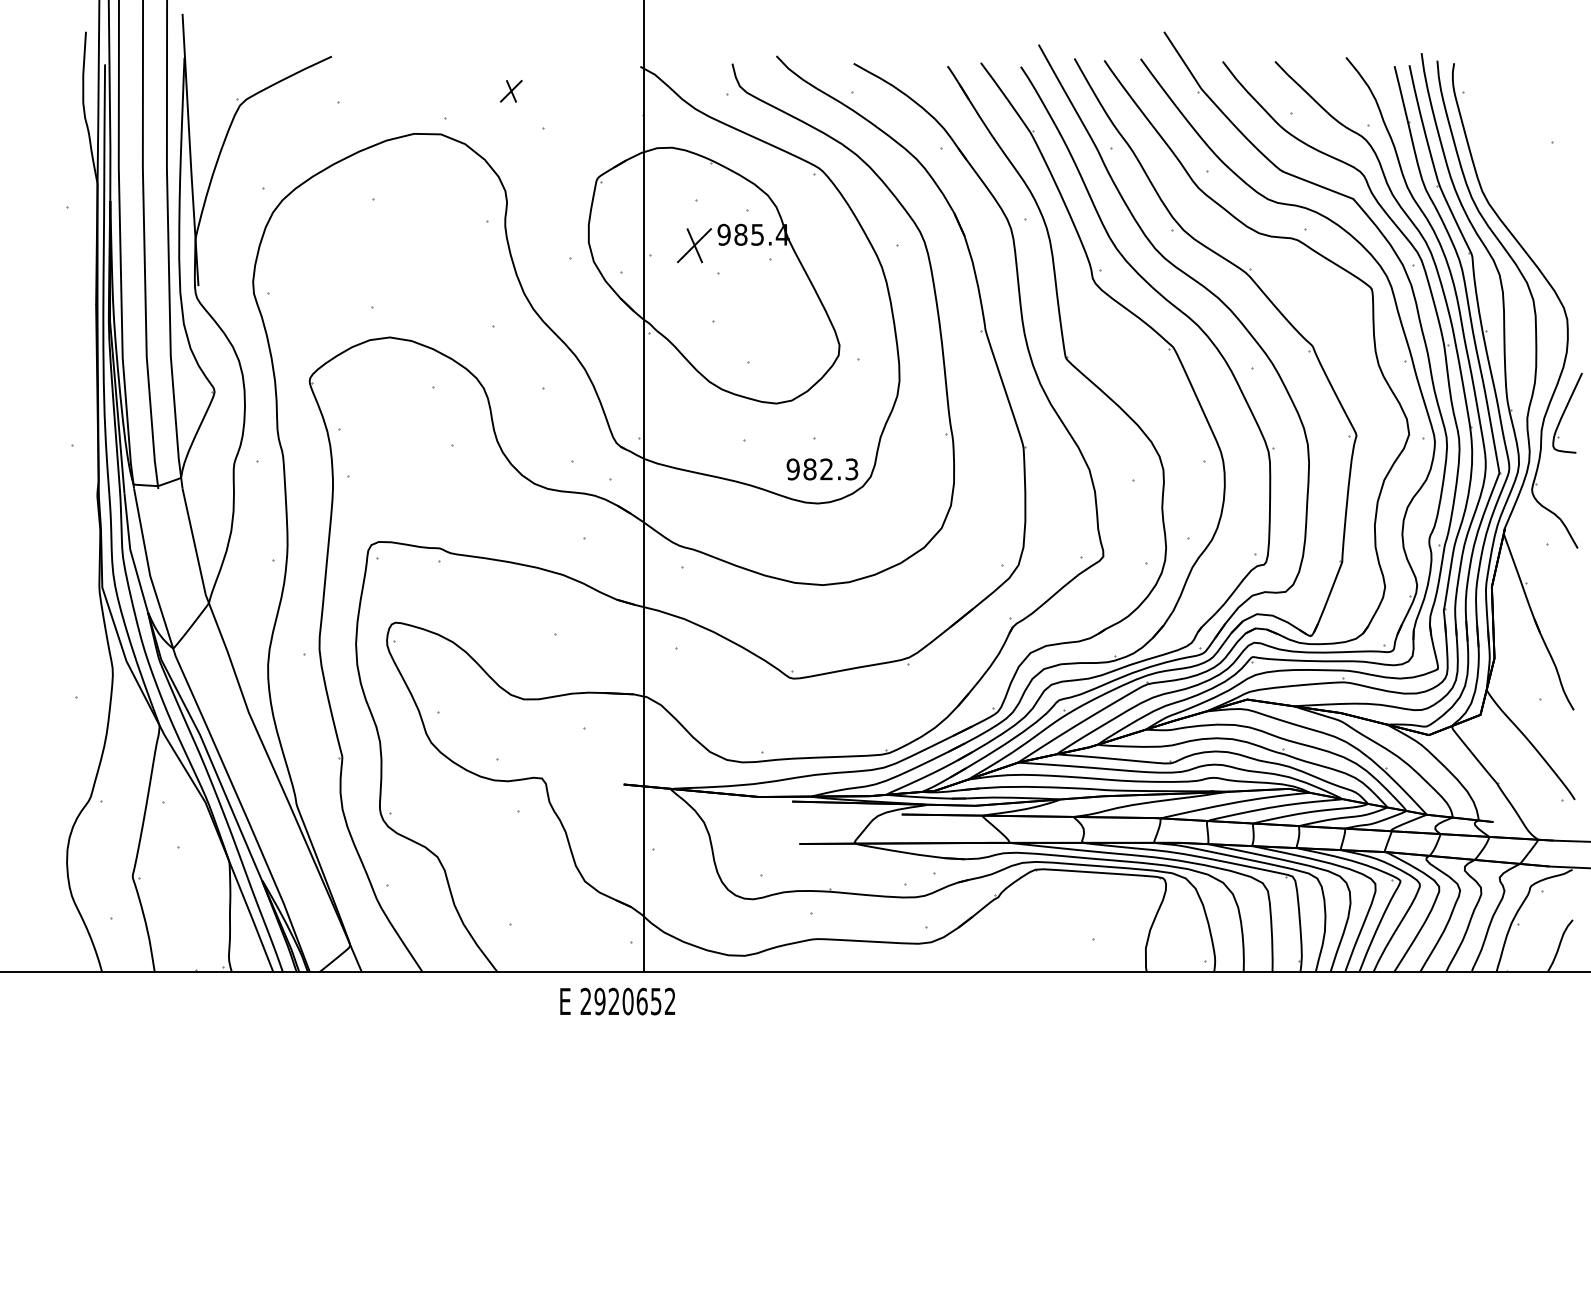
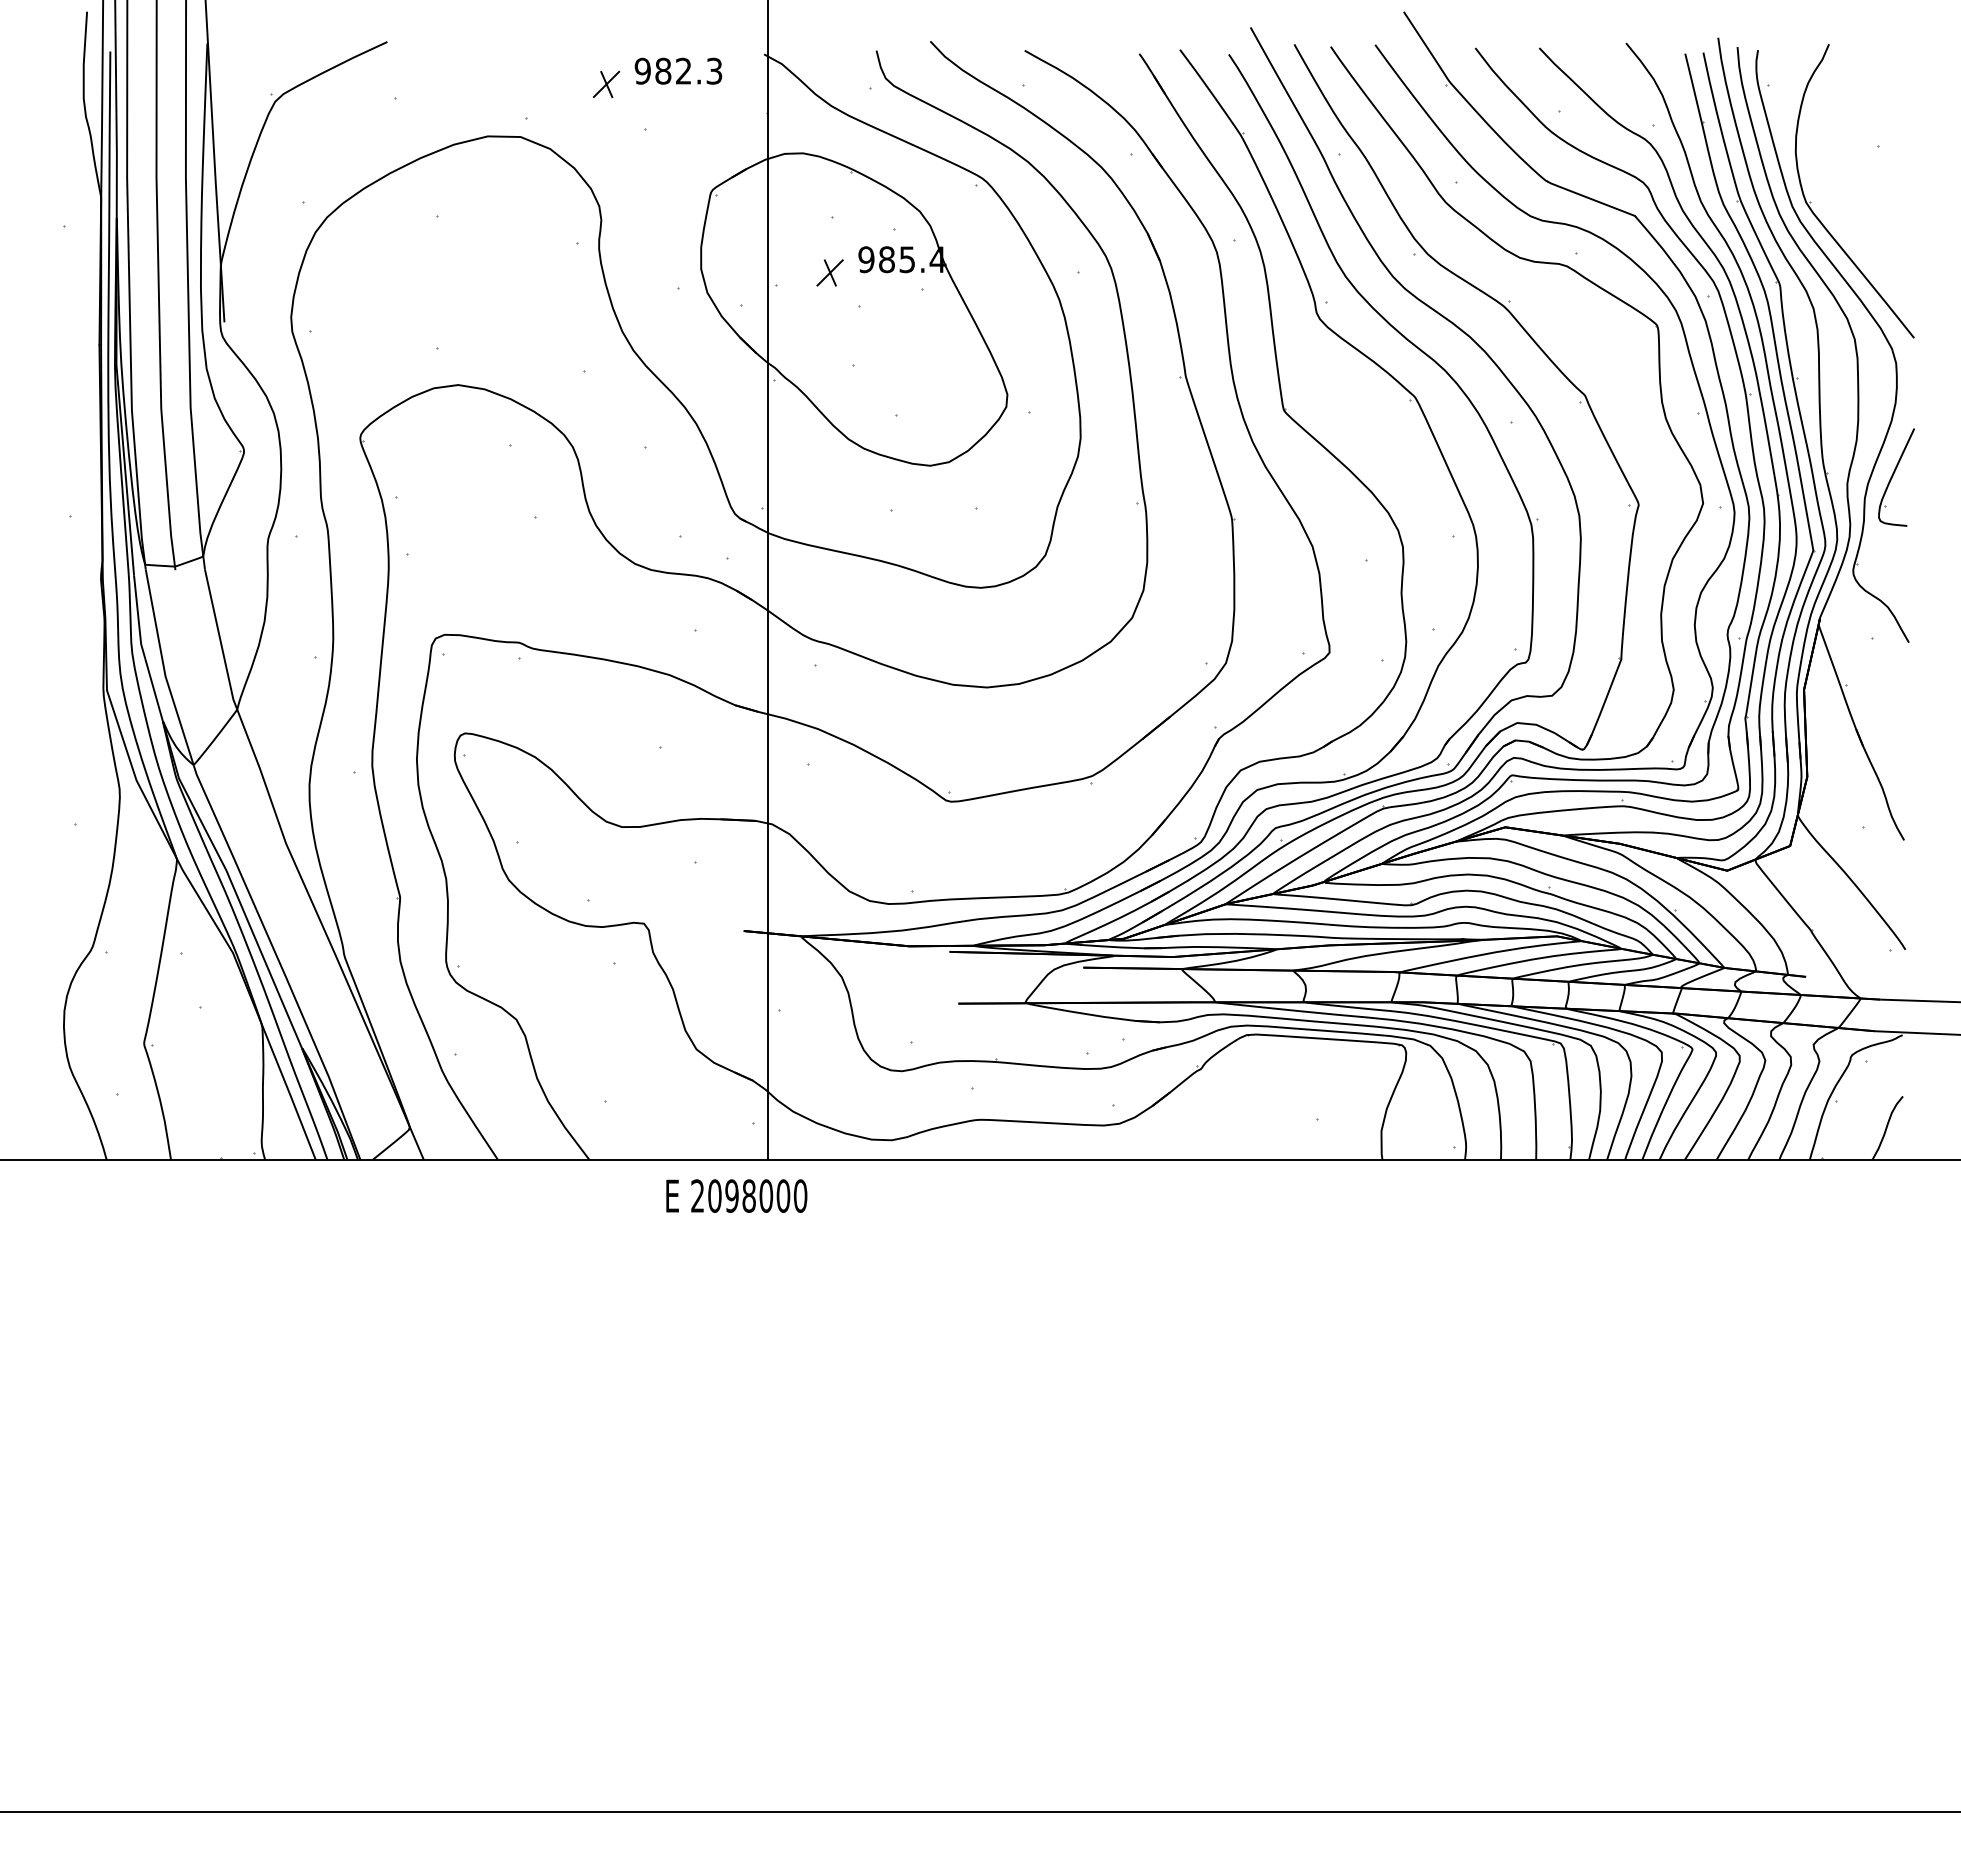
part: (1497, 187) -> (1811, 202), added
part: (693, 245) -> (829, 272), size x0.62
text: (822, 468) -> (678, 70), moved
text: (634, 1001) -> (757, 1195), 2920652 -> 2098000

